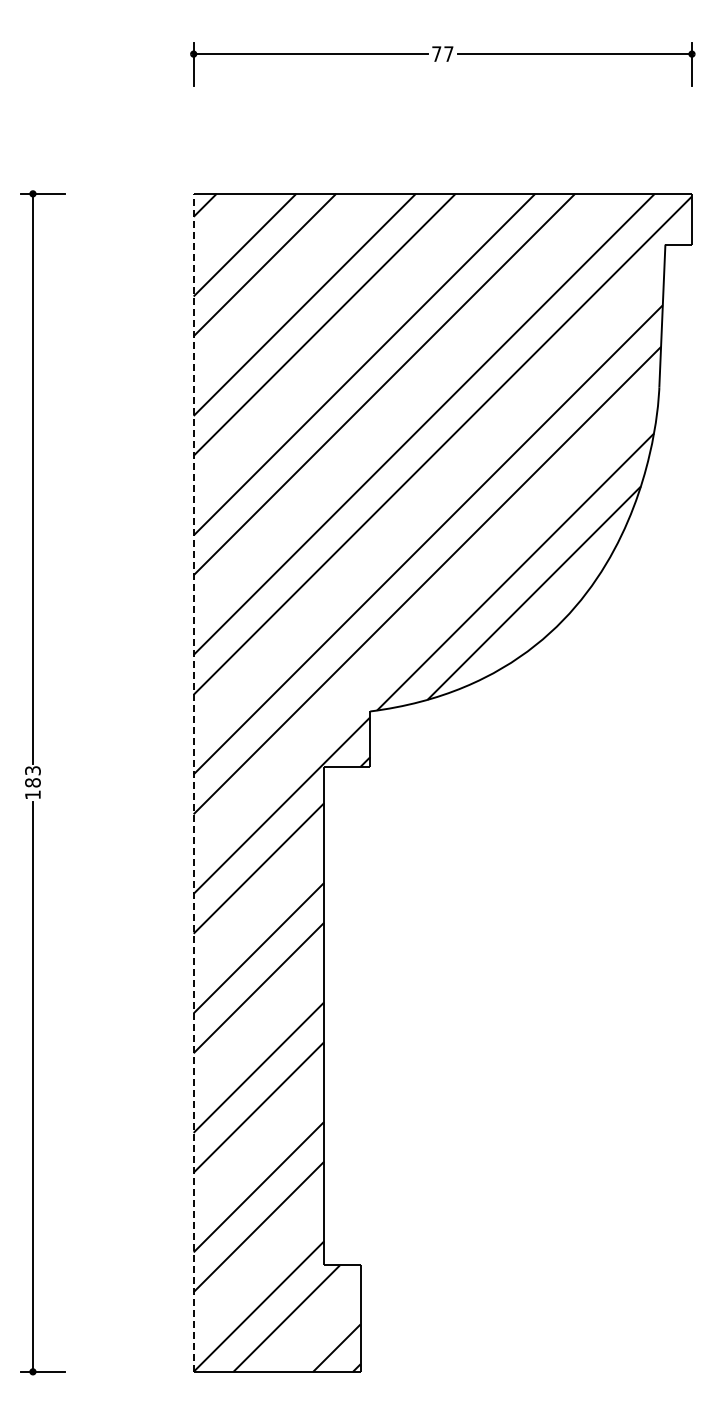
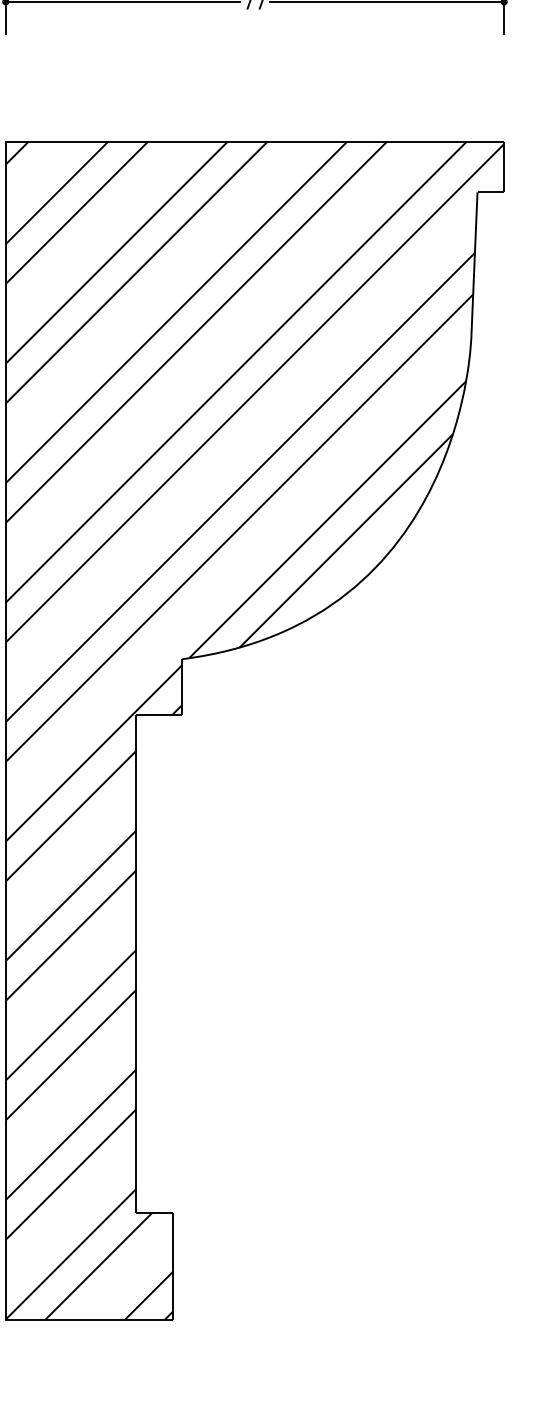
line: (193, 782) -> (5, 730), dashed -> solid

